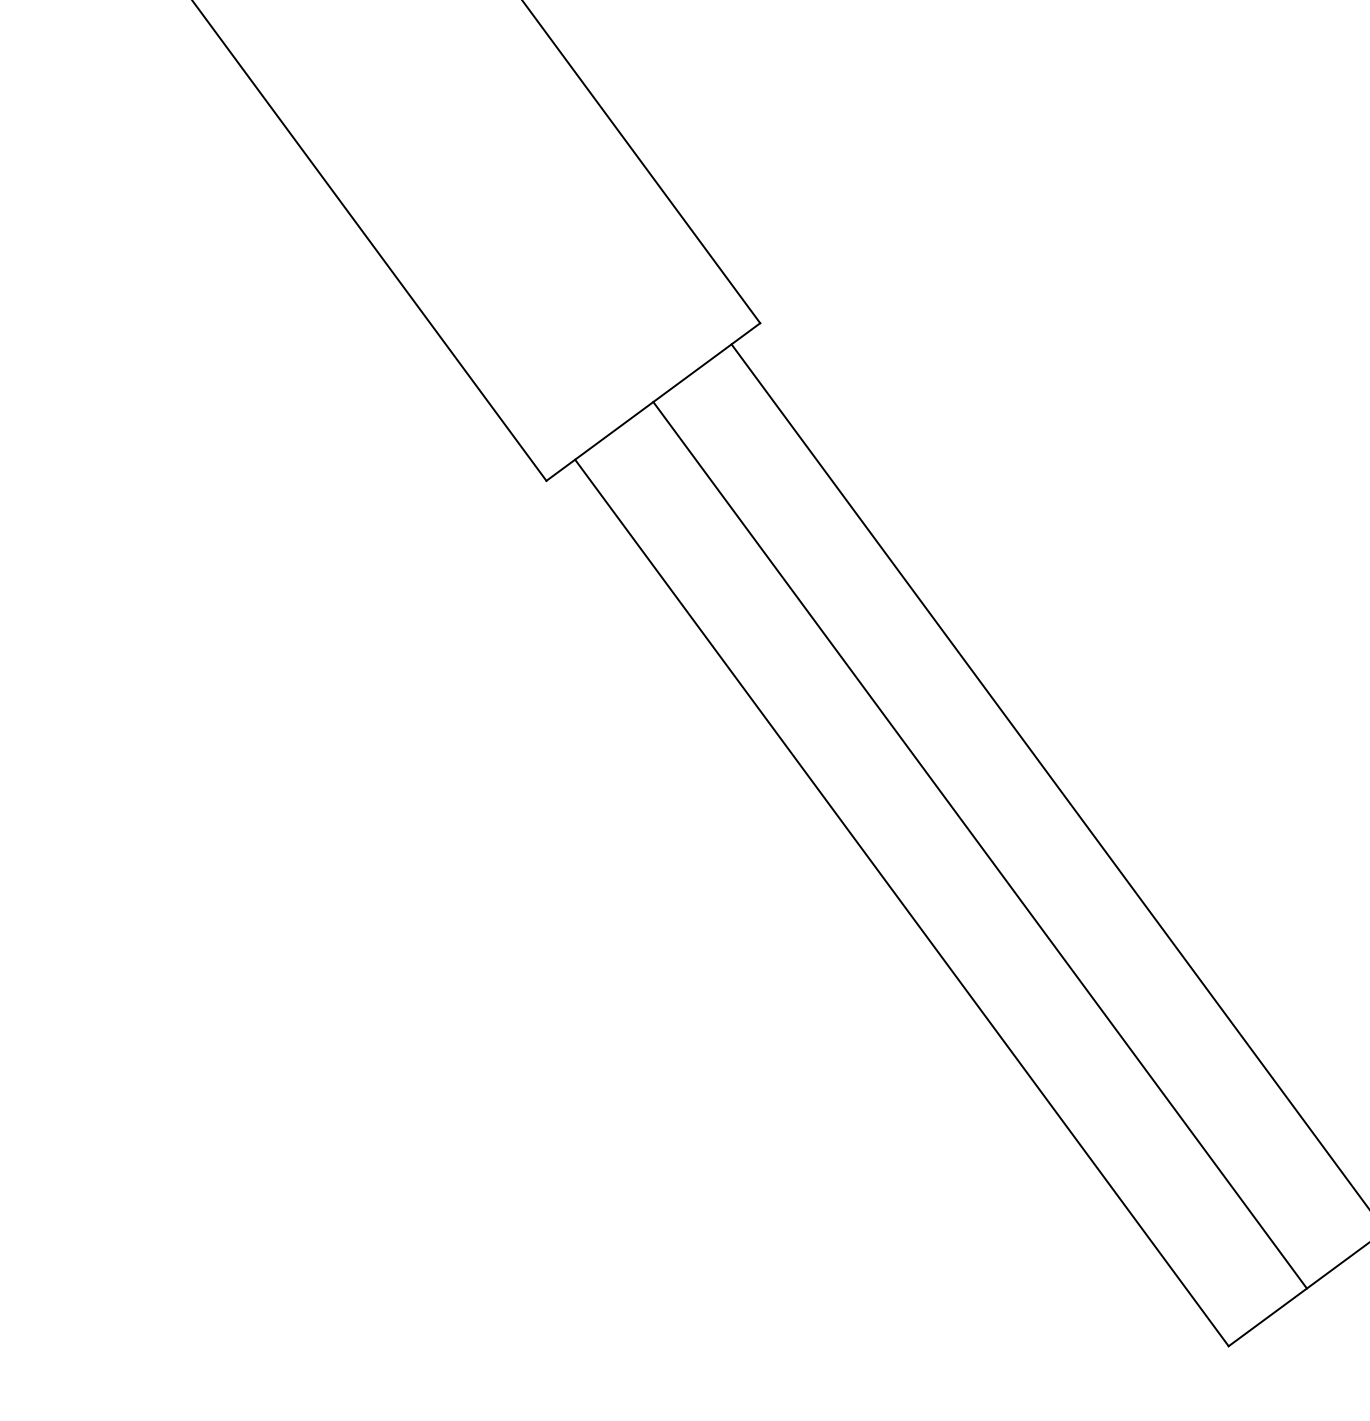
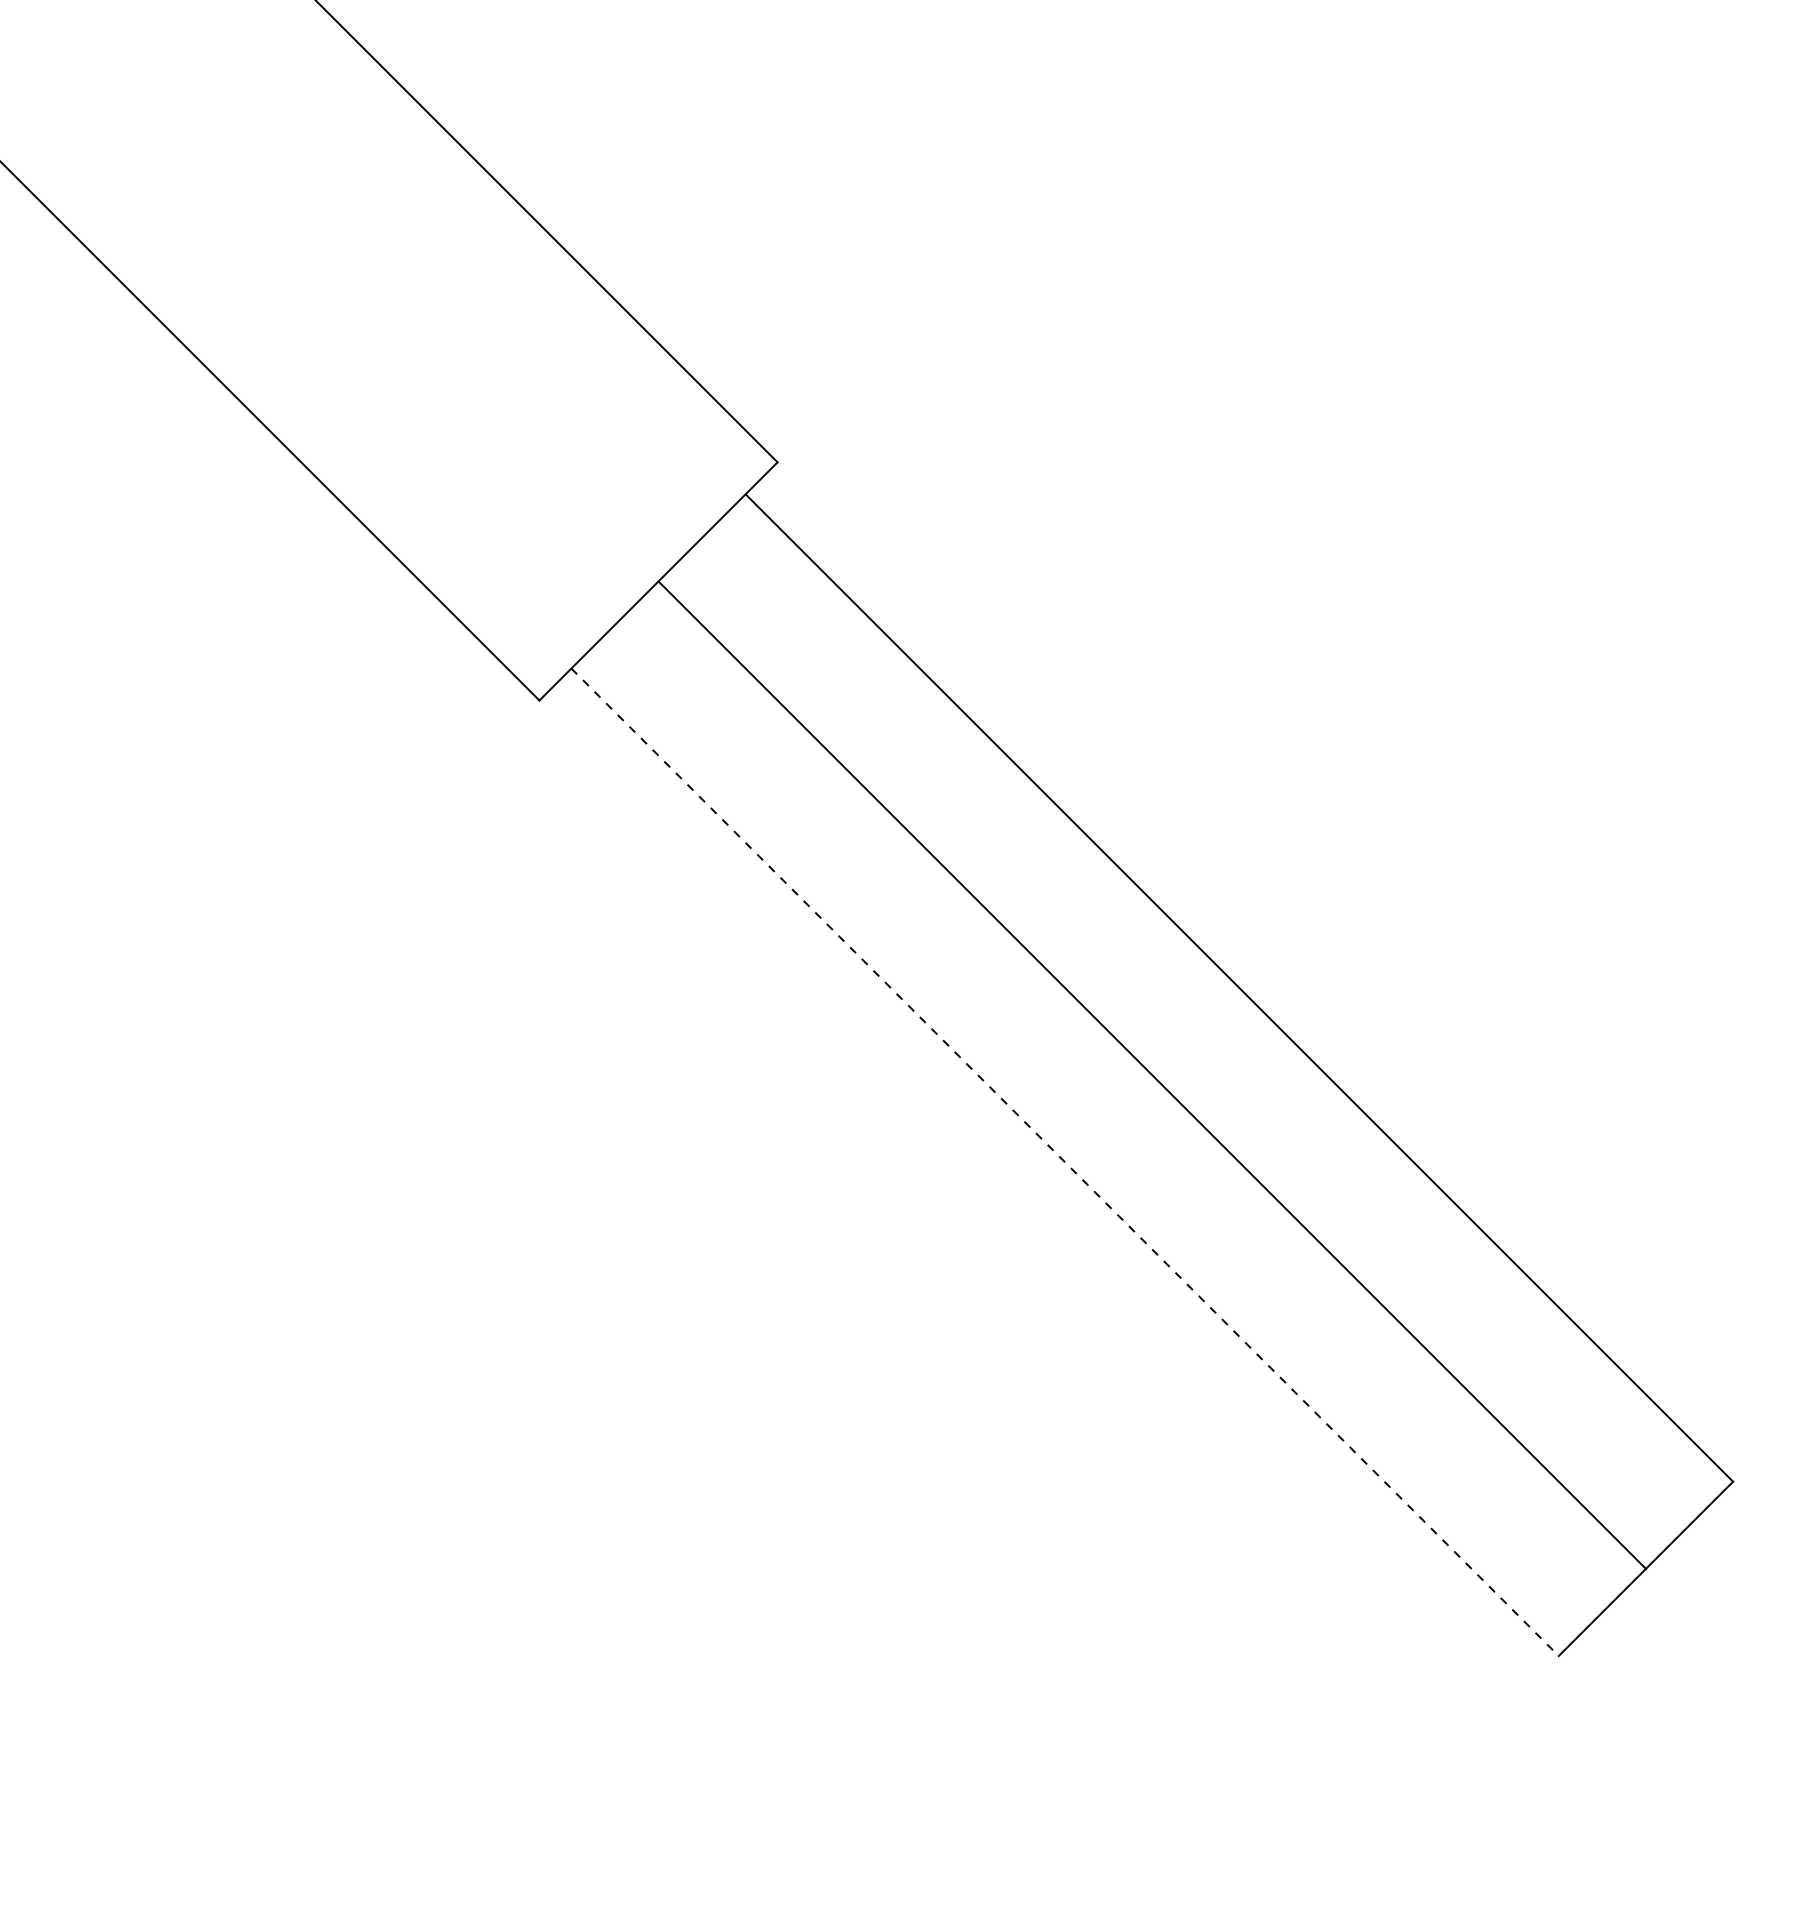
line: (902, 903) -> (1065, 1162), solid -> dashed

